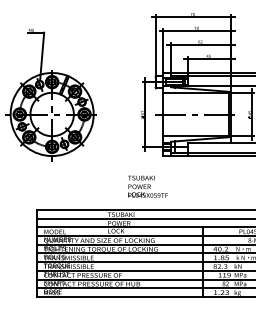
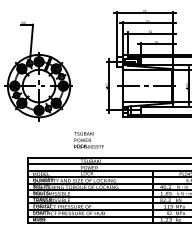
text: (147, 186) -> (88, 140), moved

